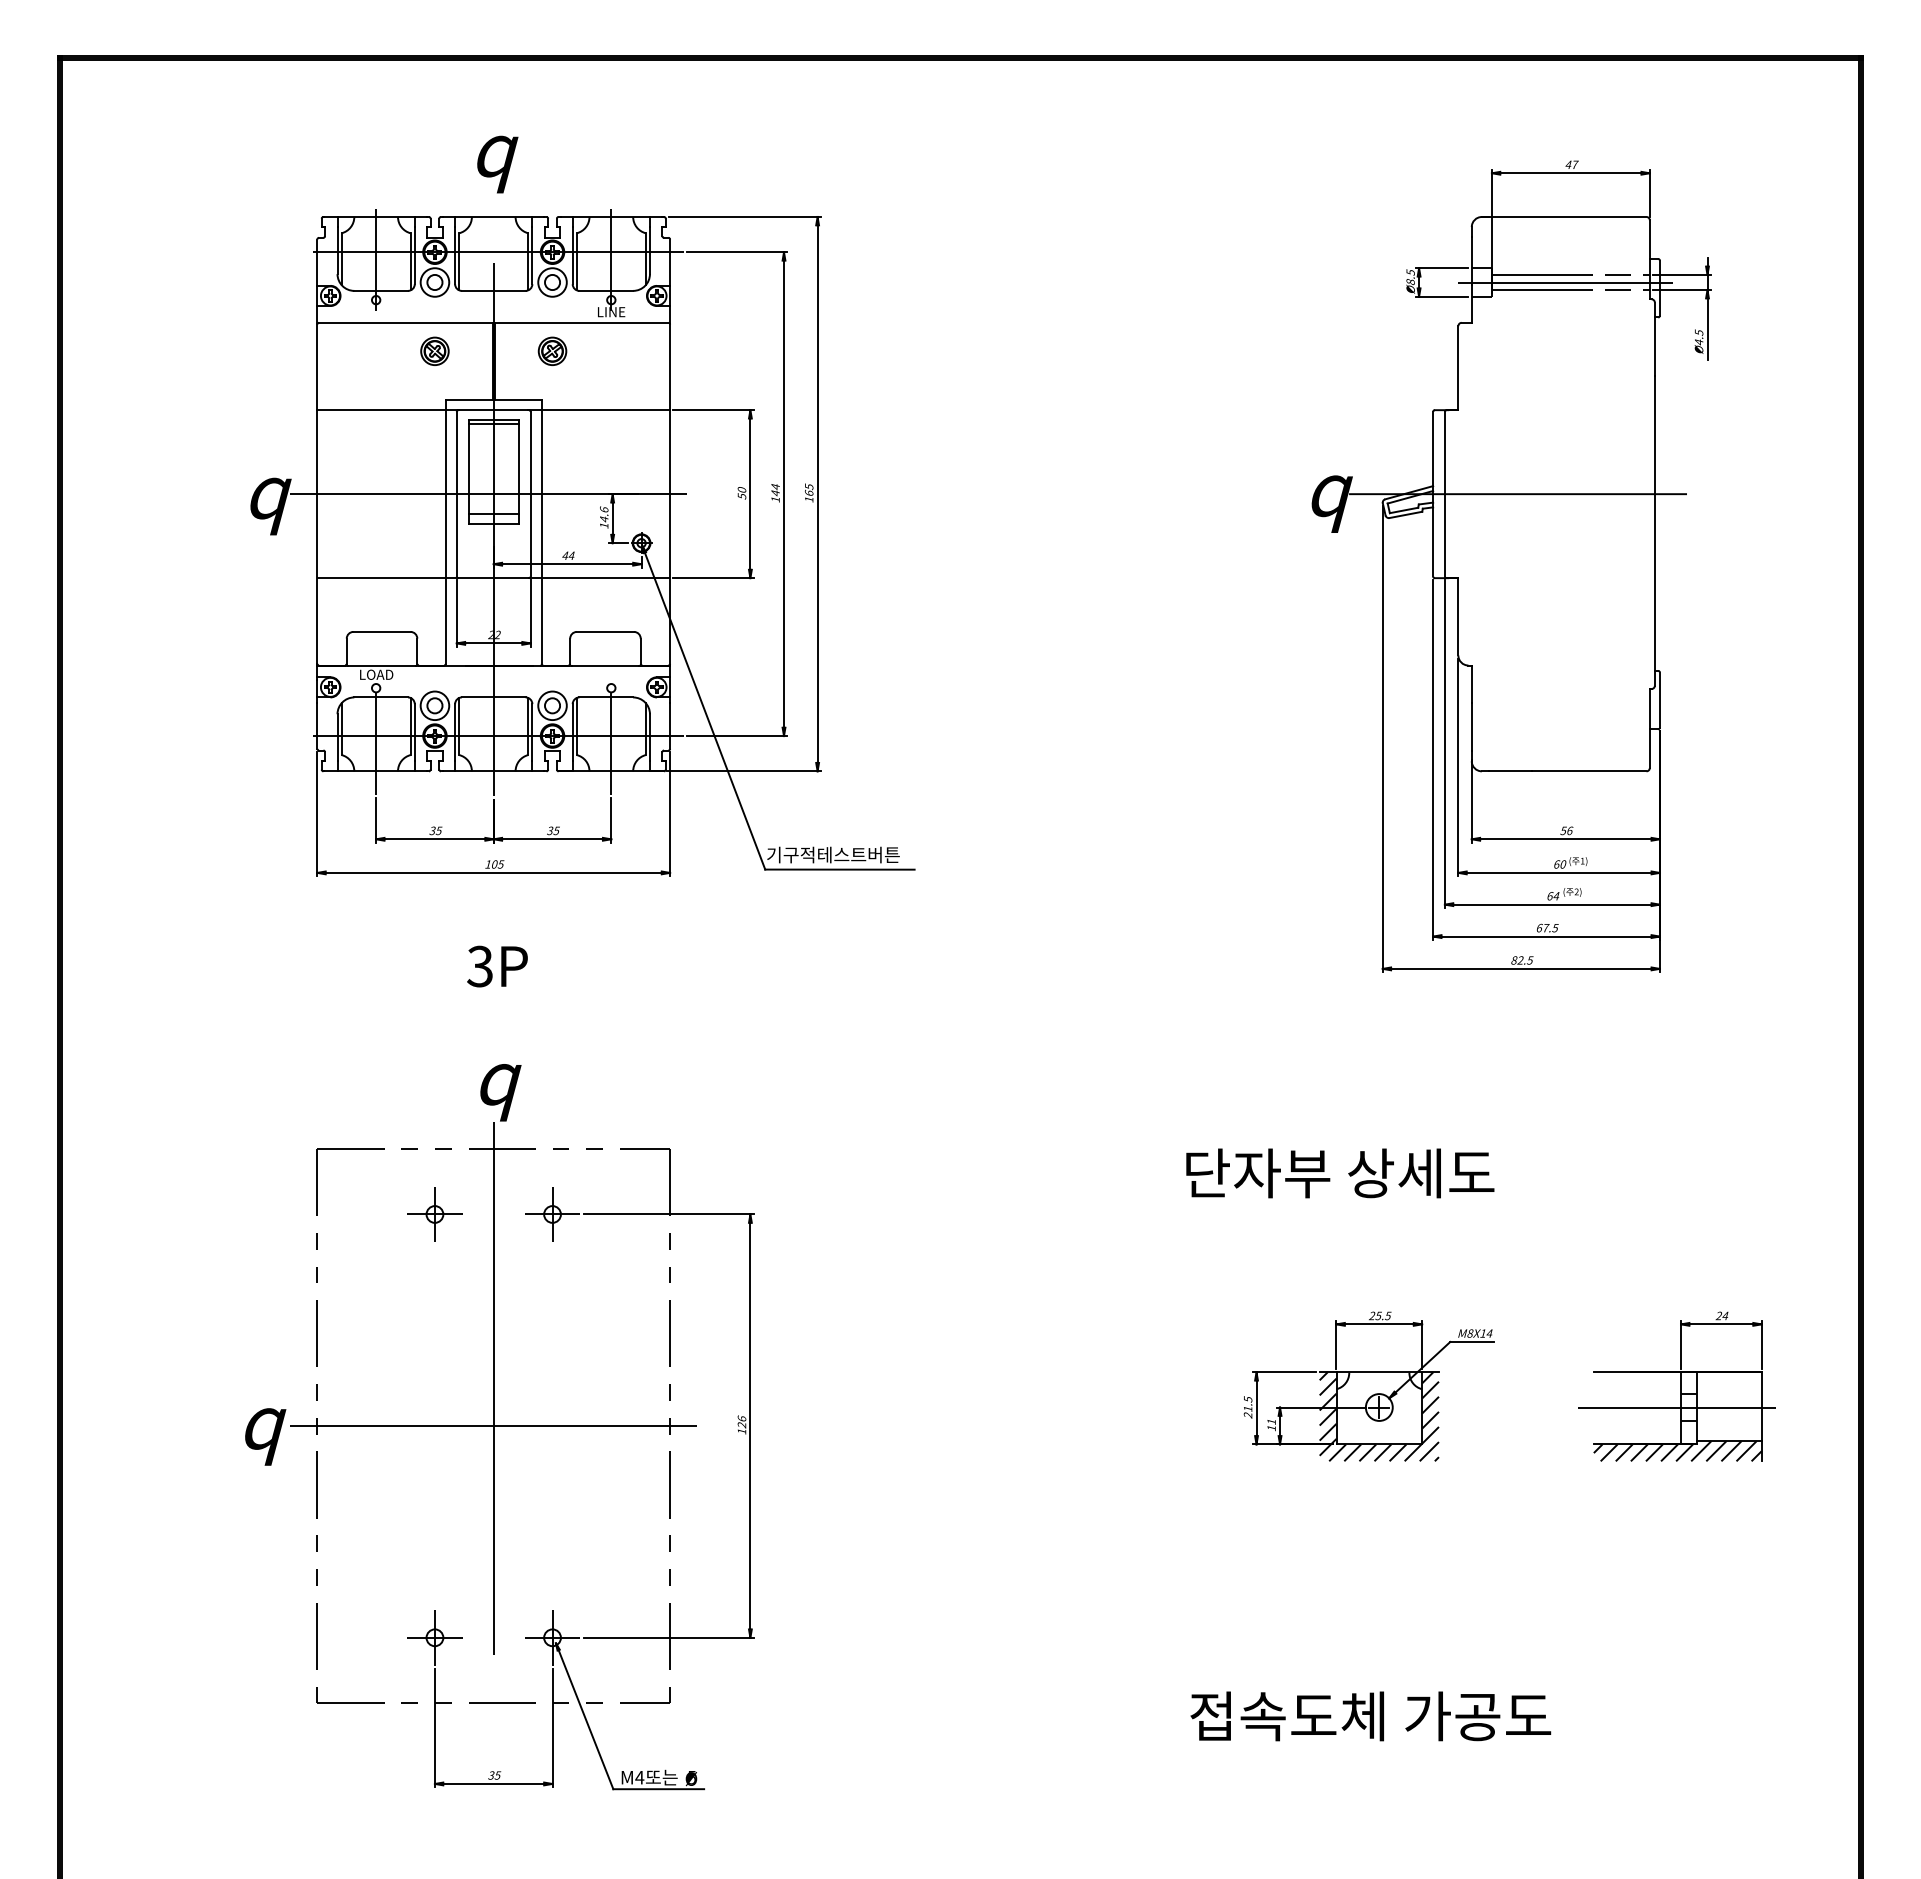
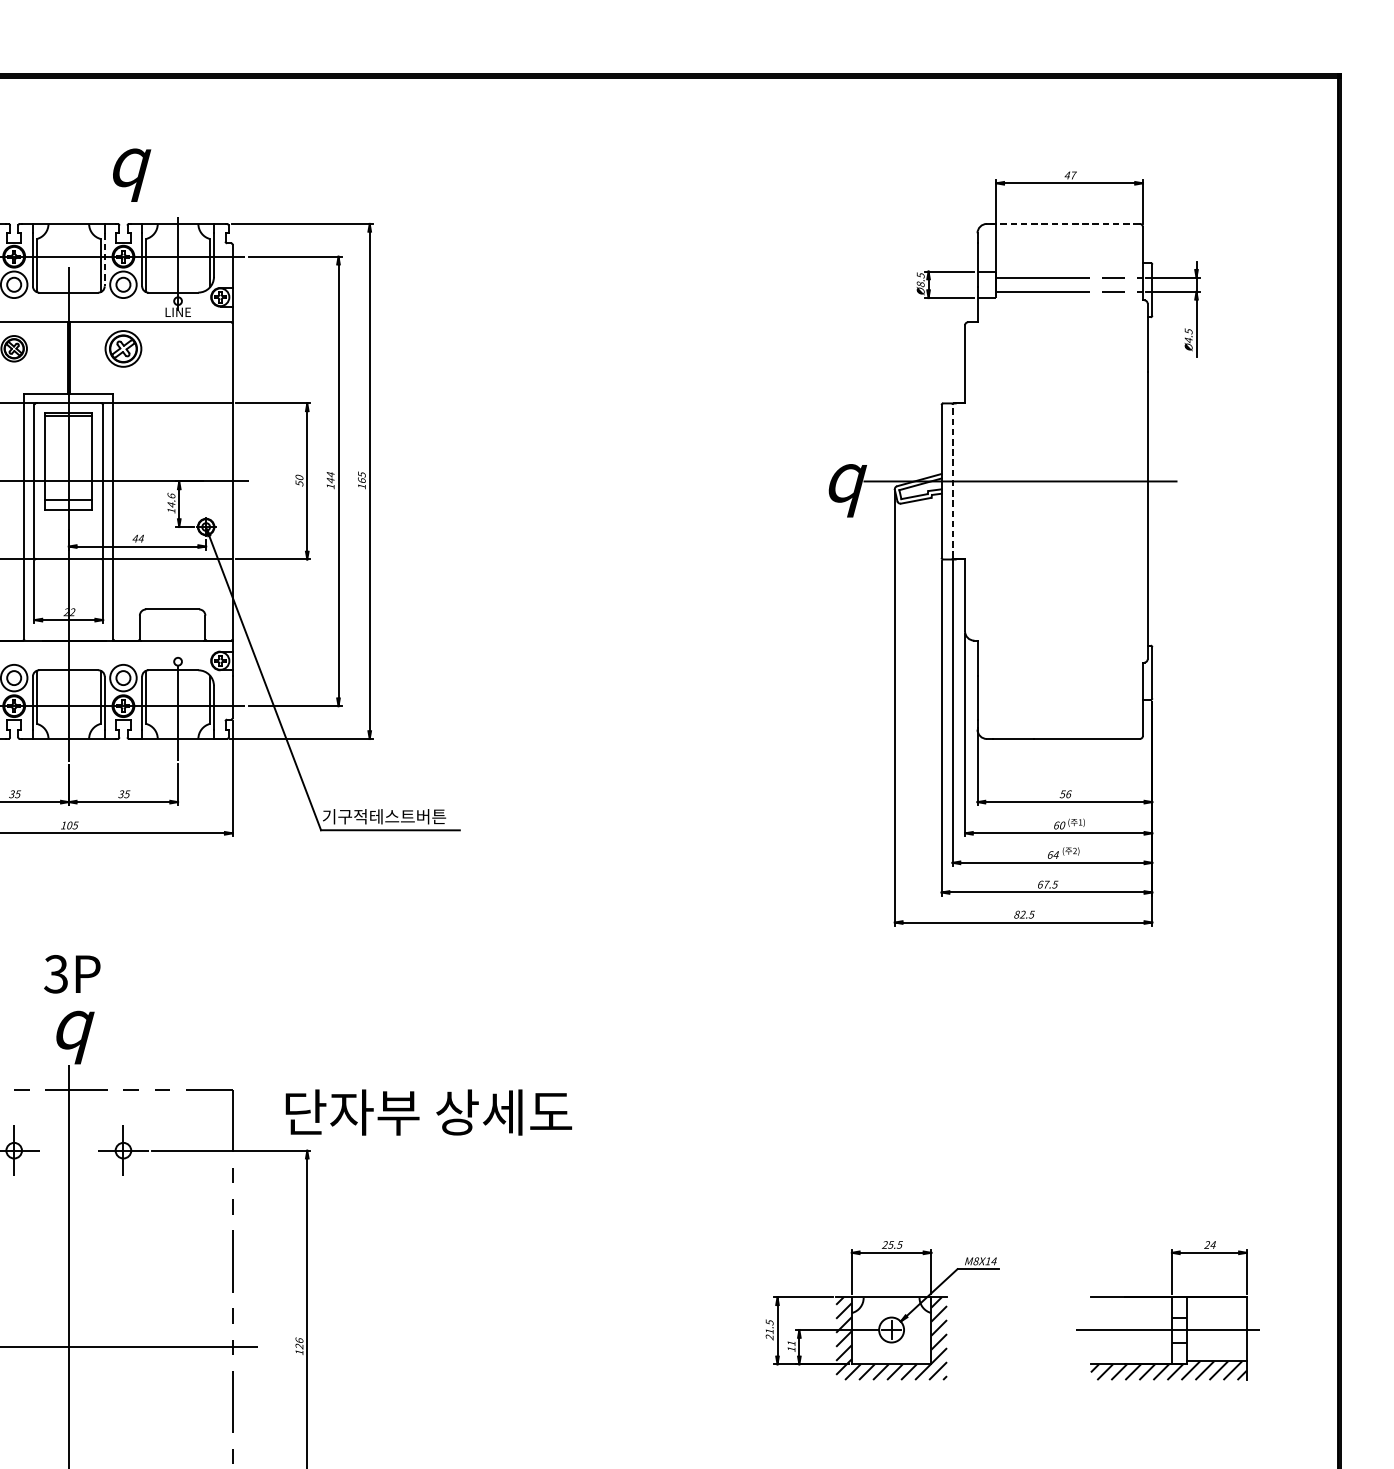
text: (497, 164) -> (131, 175), moved
line: (1563, 217) -> (1062, 224), solid -> dashed
line: (532, 255) -> (104, 259), solid -> dashed
line: (1565, 282) -> (1064, 284), removed
part: (552, 350) -> (123, 347), size x1.4
line: (1444, 493) -> (952, 480), solid -> dashed
text: (497, 966) -> (72, 974), moved
text: (1340, 1173) -> (429, 1112), moved

